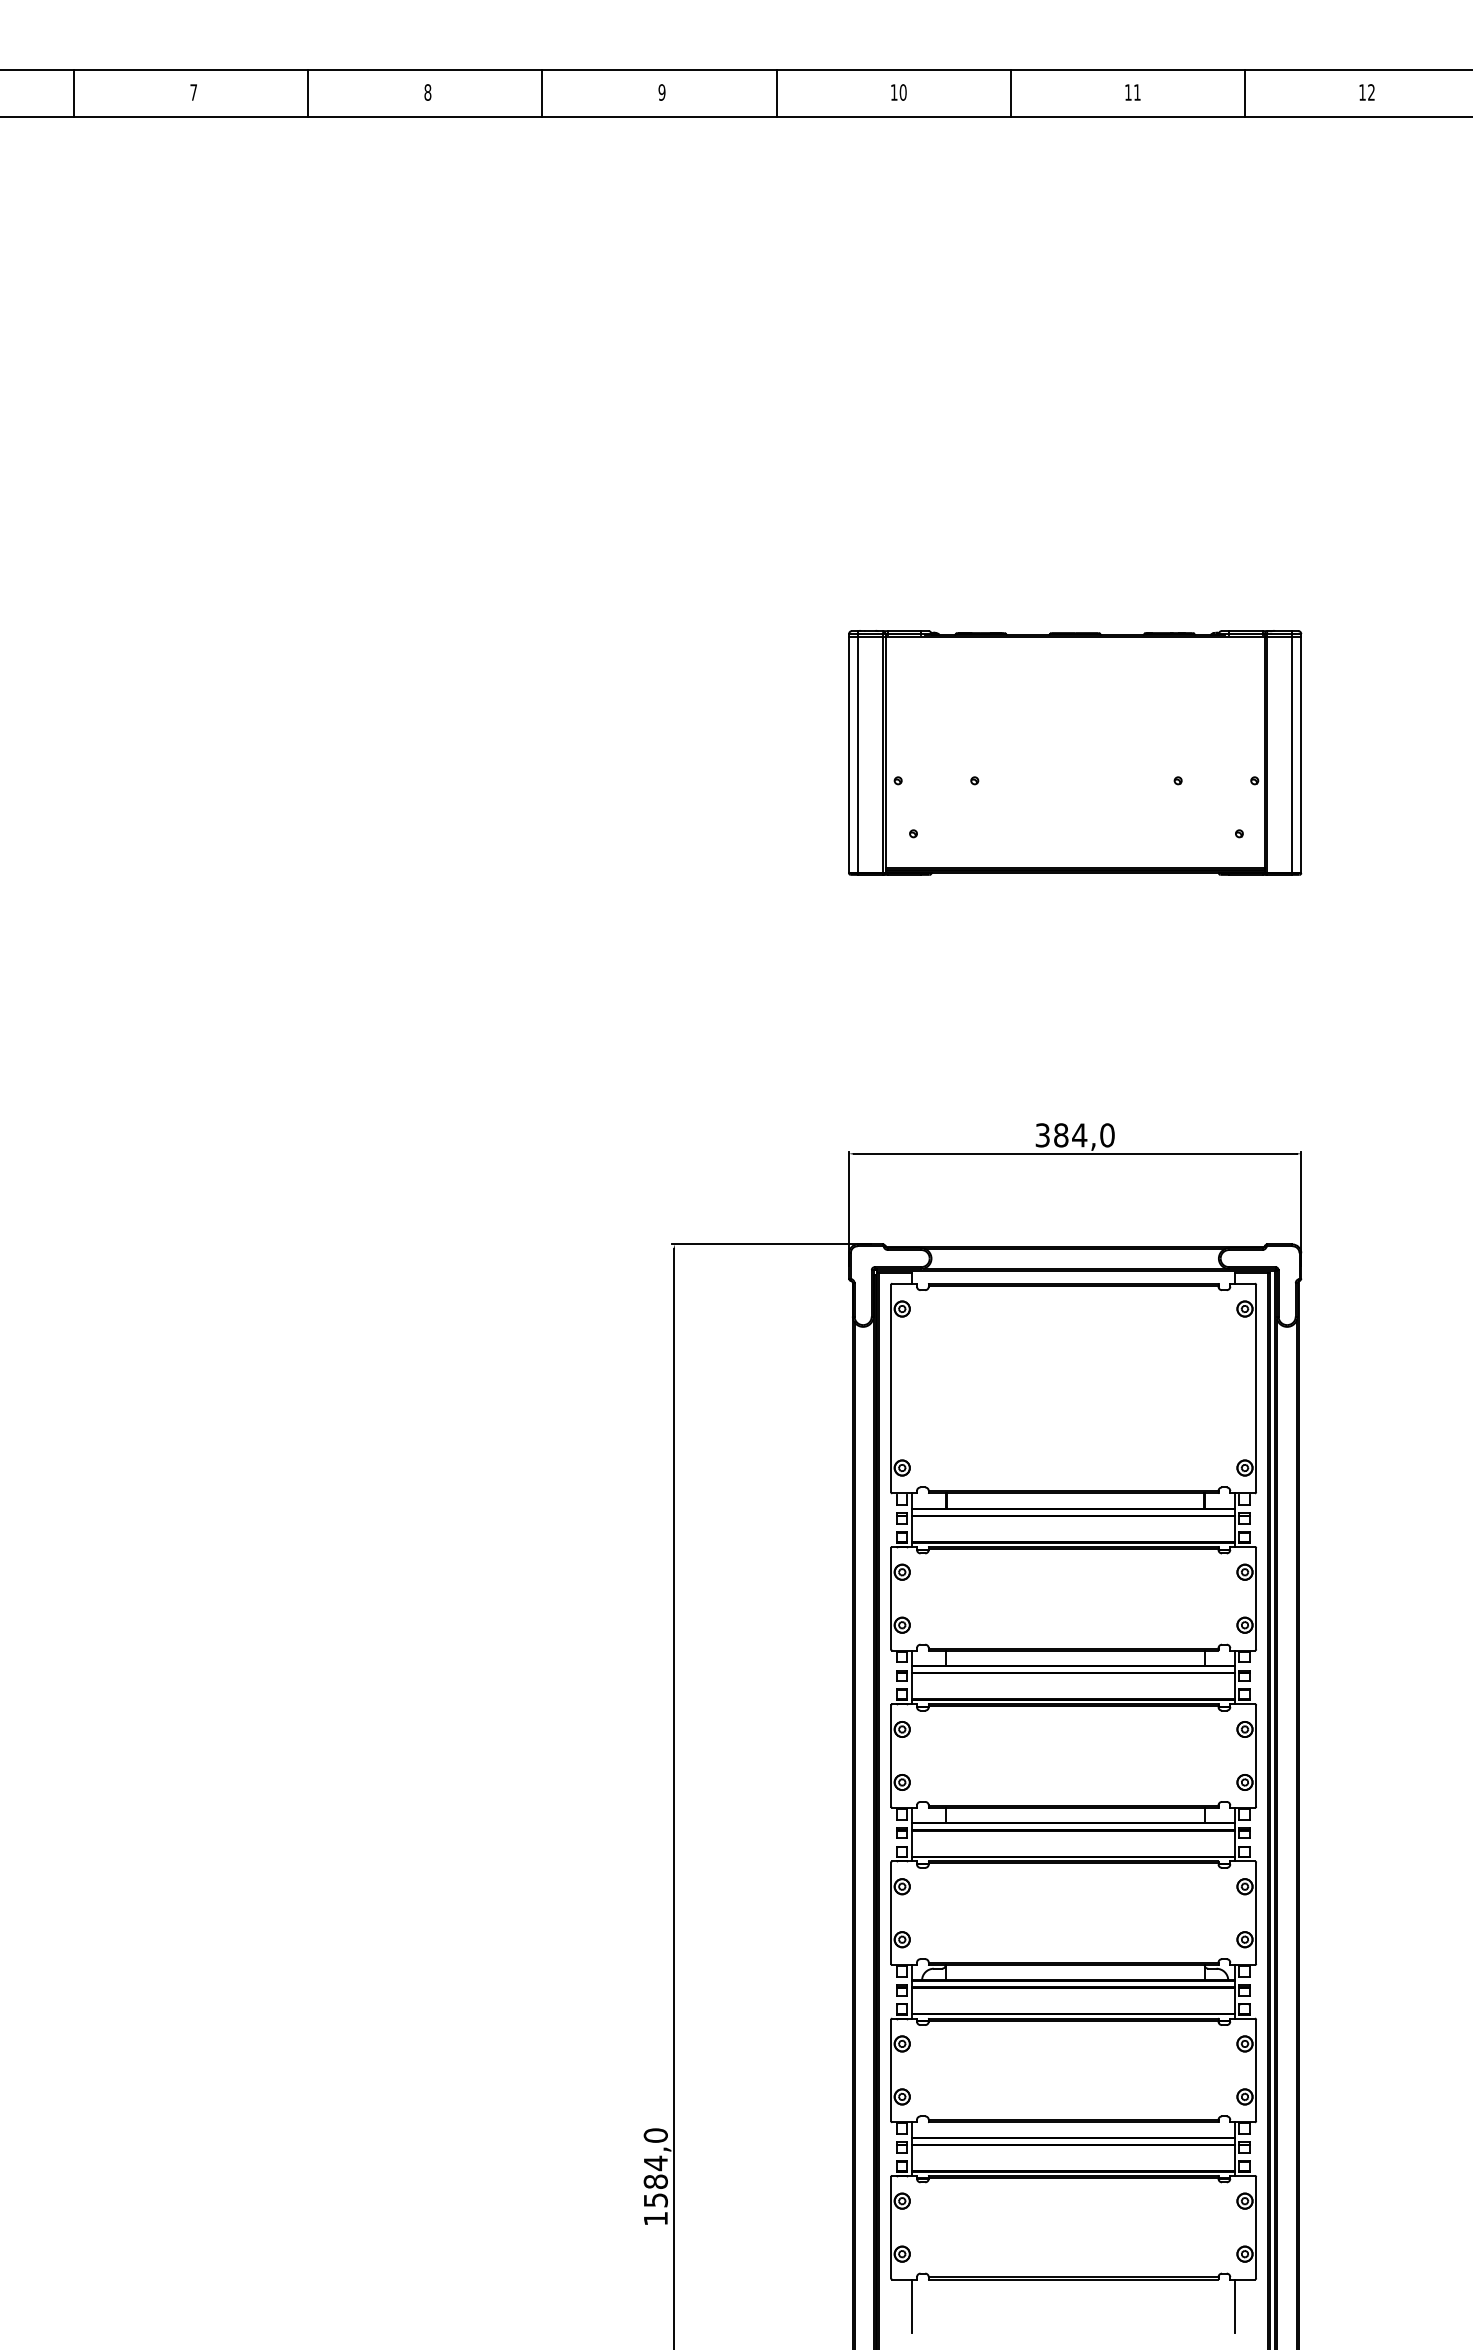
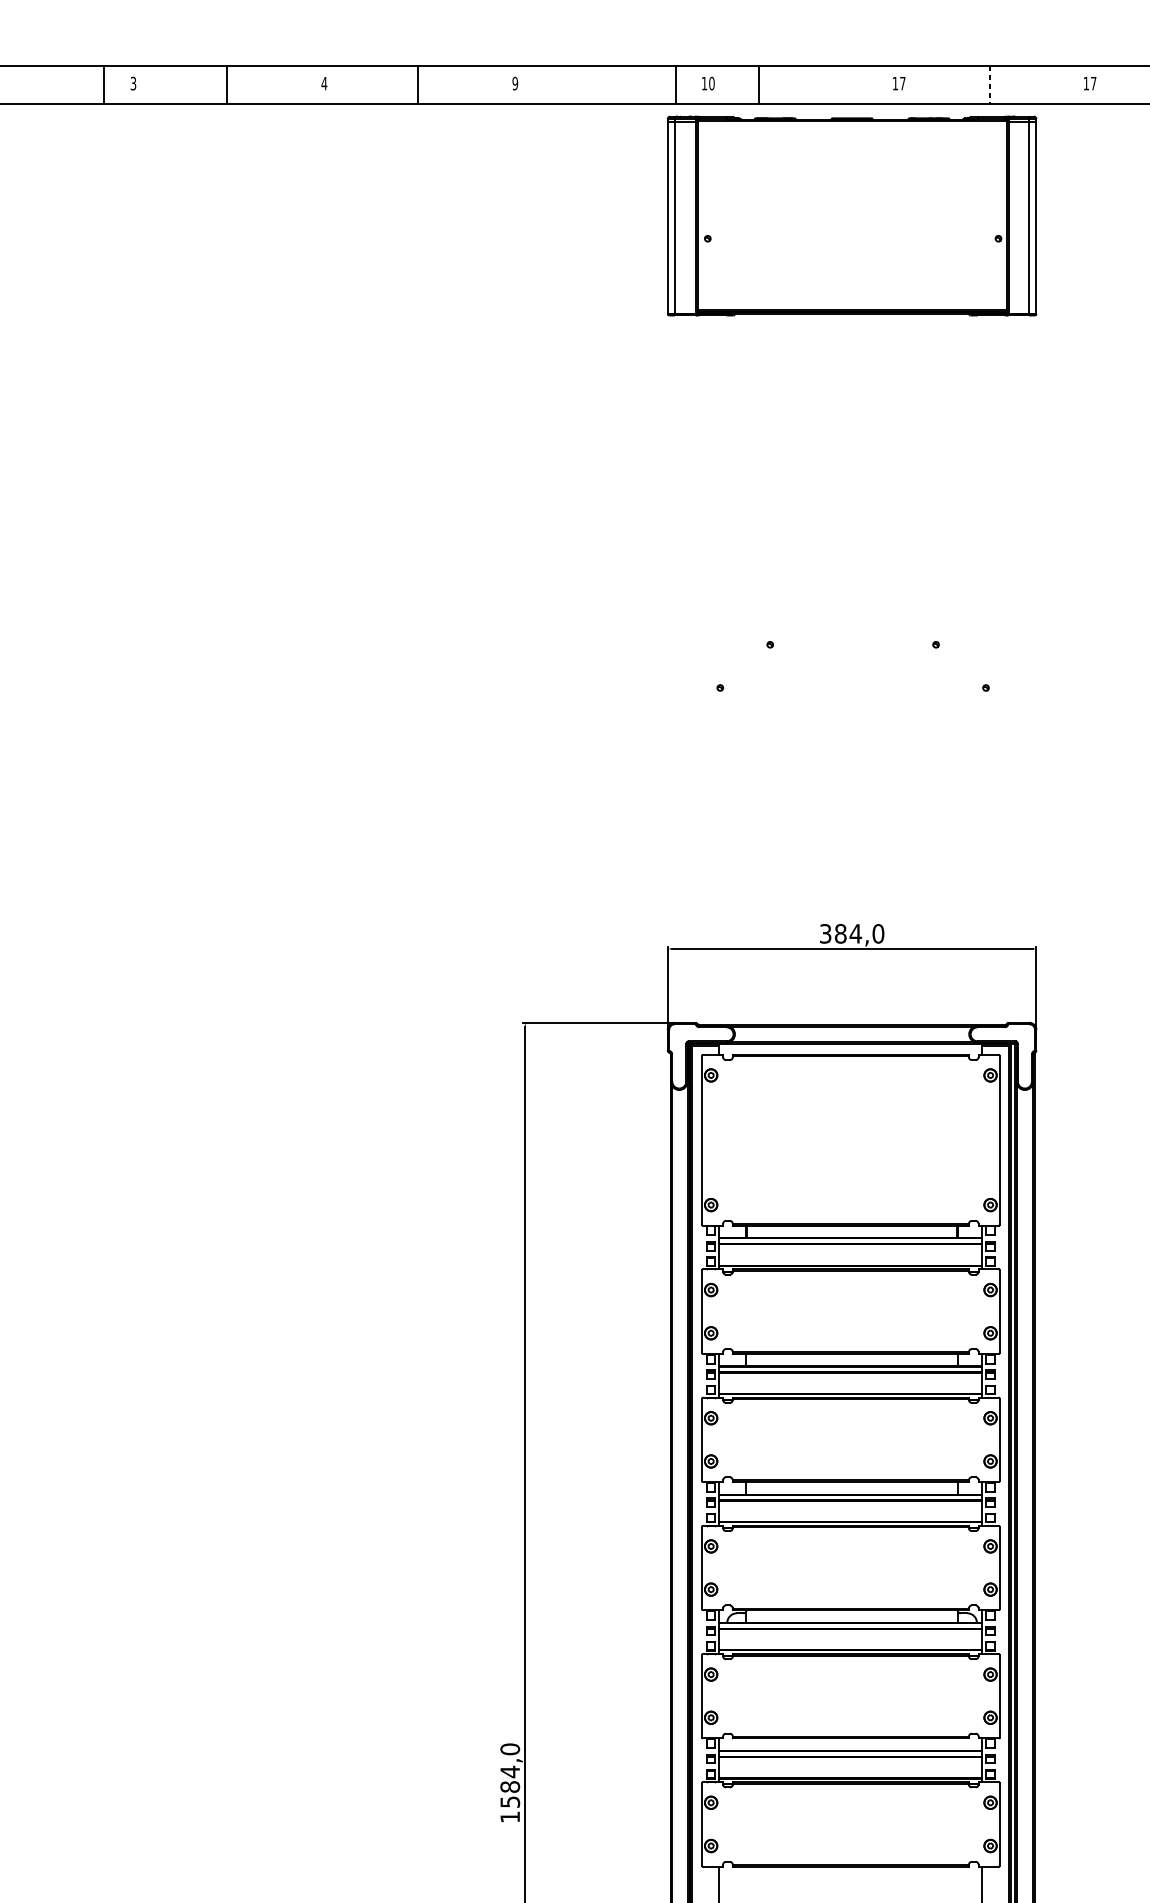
text: (193, 92) -> (133, 83), 7 -> 3
text: (427, 92) -> (324, 83), 8 -> 4
text: (1137, 92) -> (902, 83), 11 -> 17
text: (1371, 92) -> (1093, 83), 12 -> 17
line: (74, 93) -> (104, 84), moved
line: (776, 93) -> (676, 84), moved
line: (1010, 93) -> (758, 84), moved
line: (1244, 94) -> (990, 85), solid -> dashed
part: (1075, 752) -> (852, 215), moved

